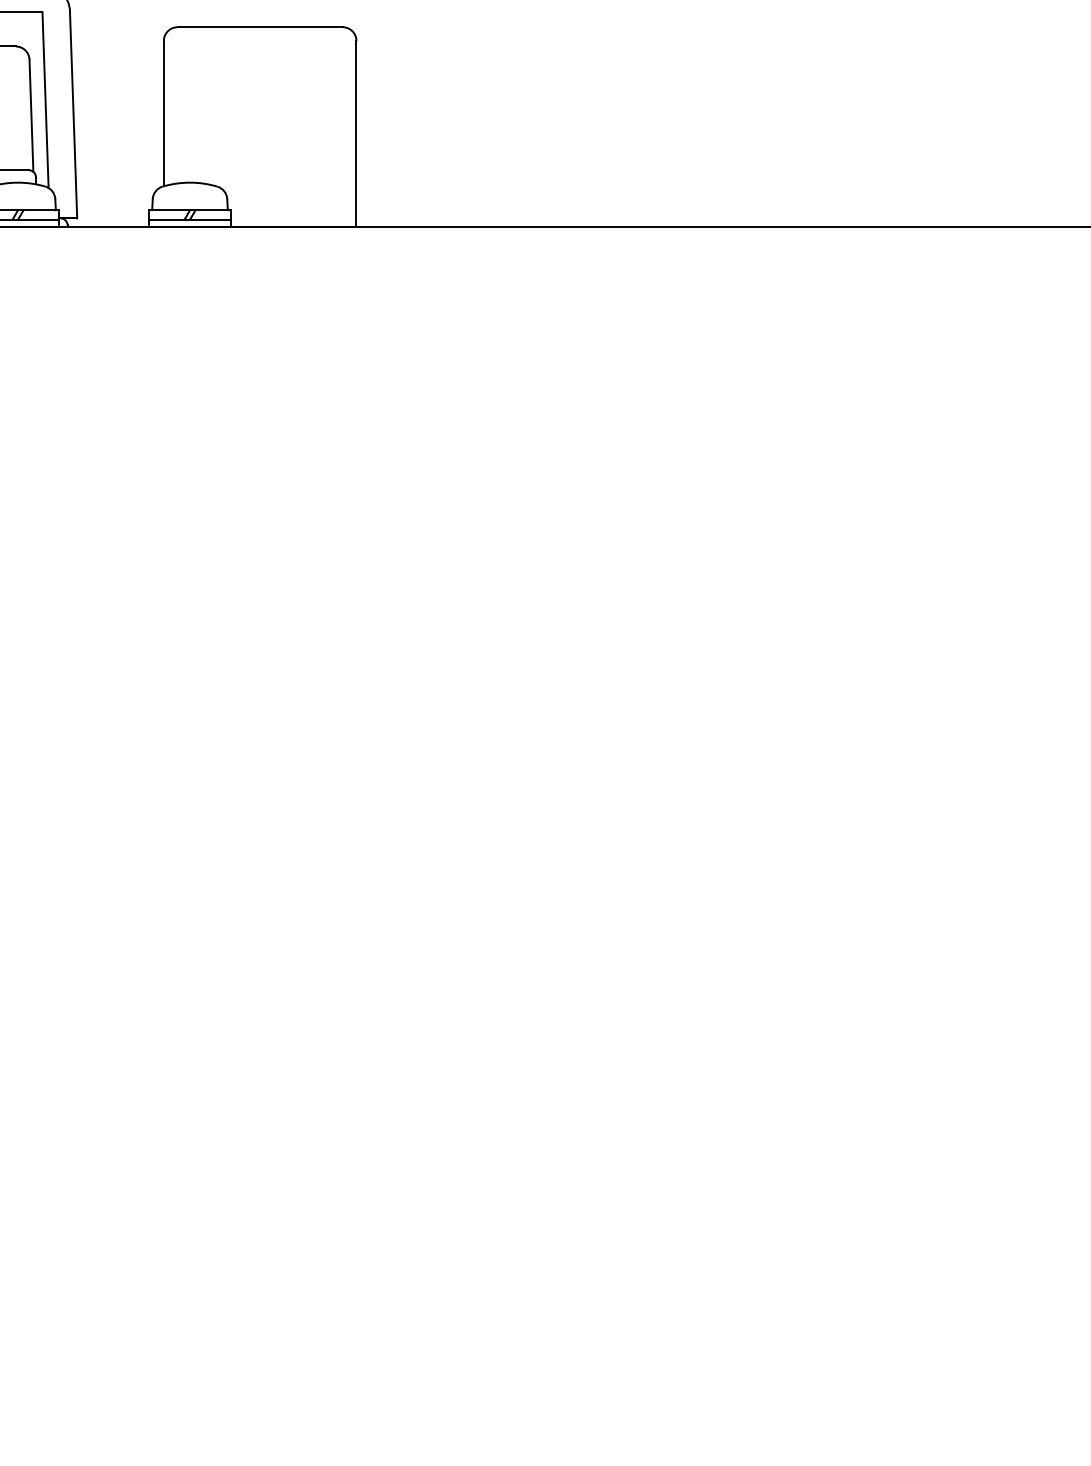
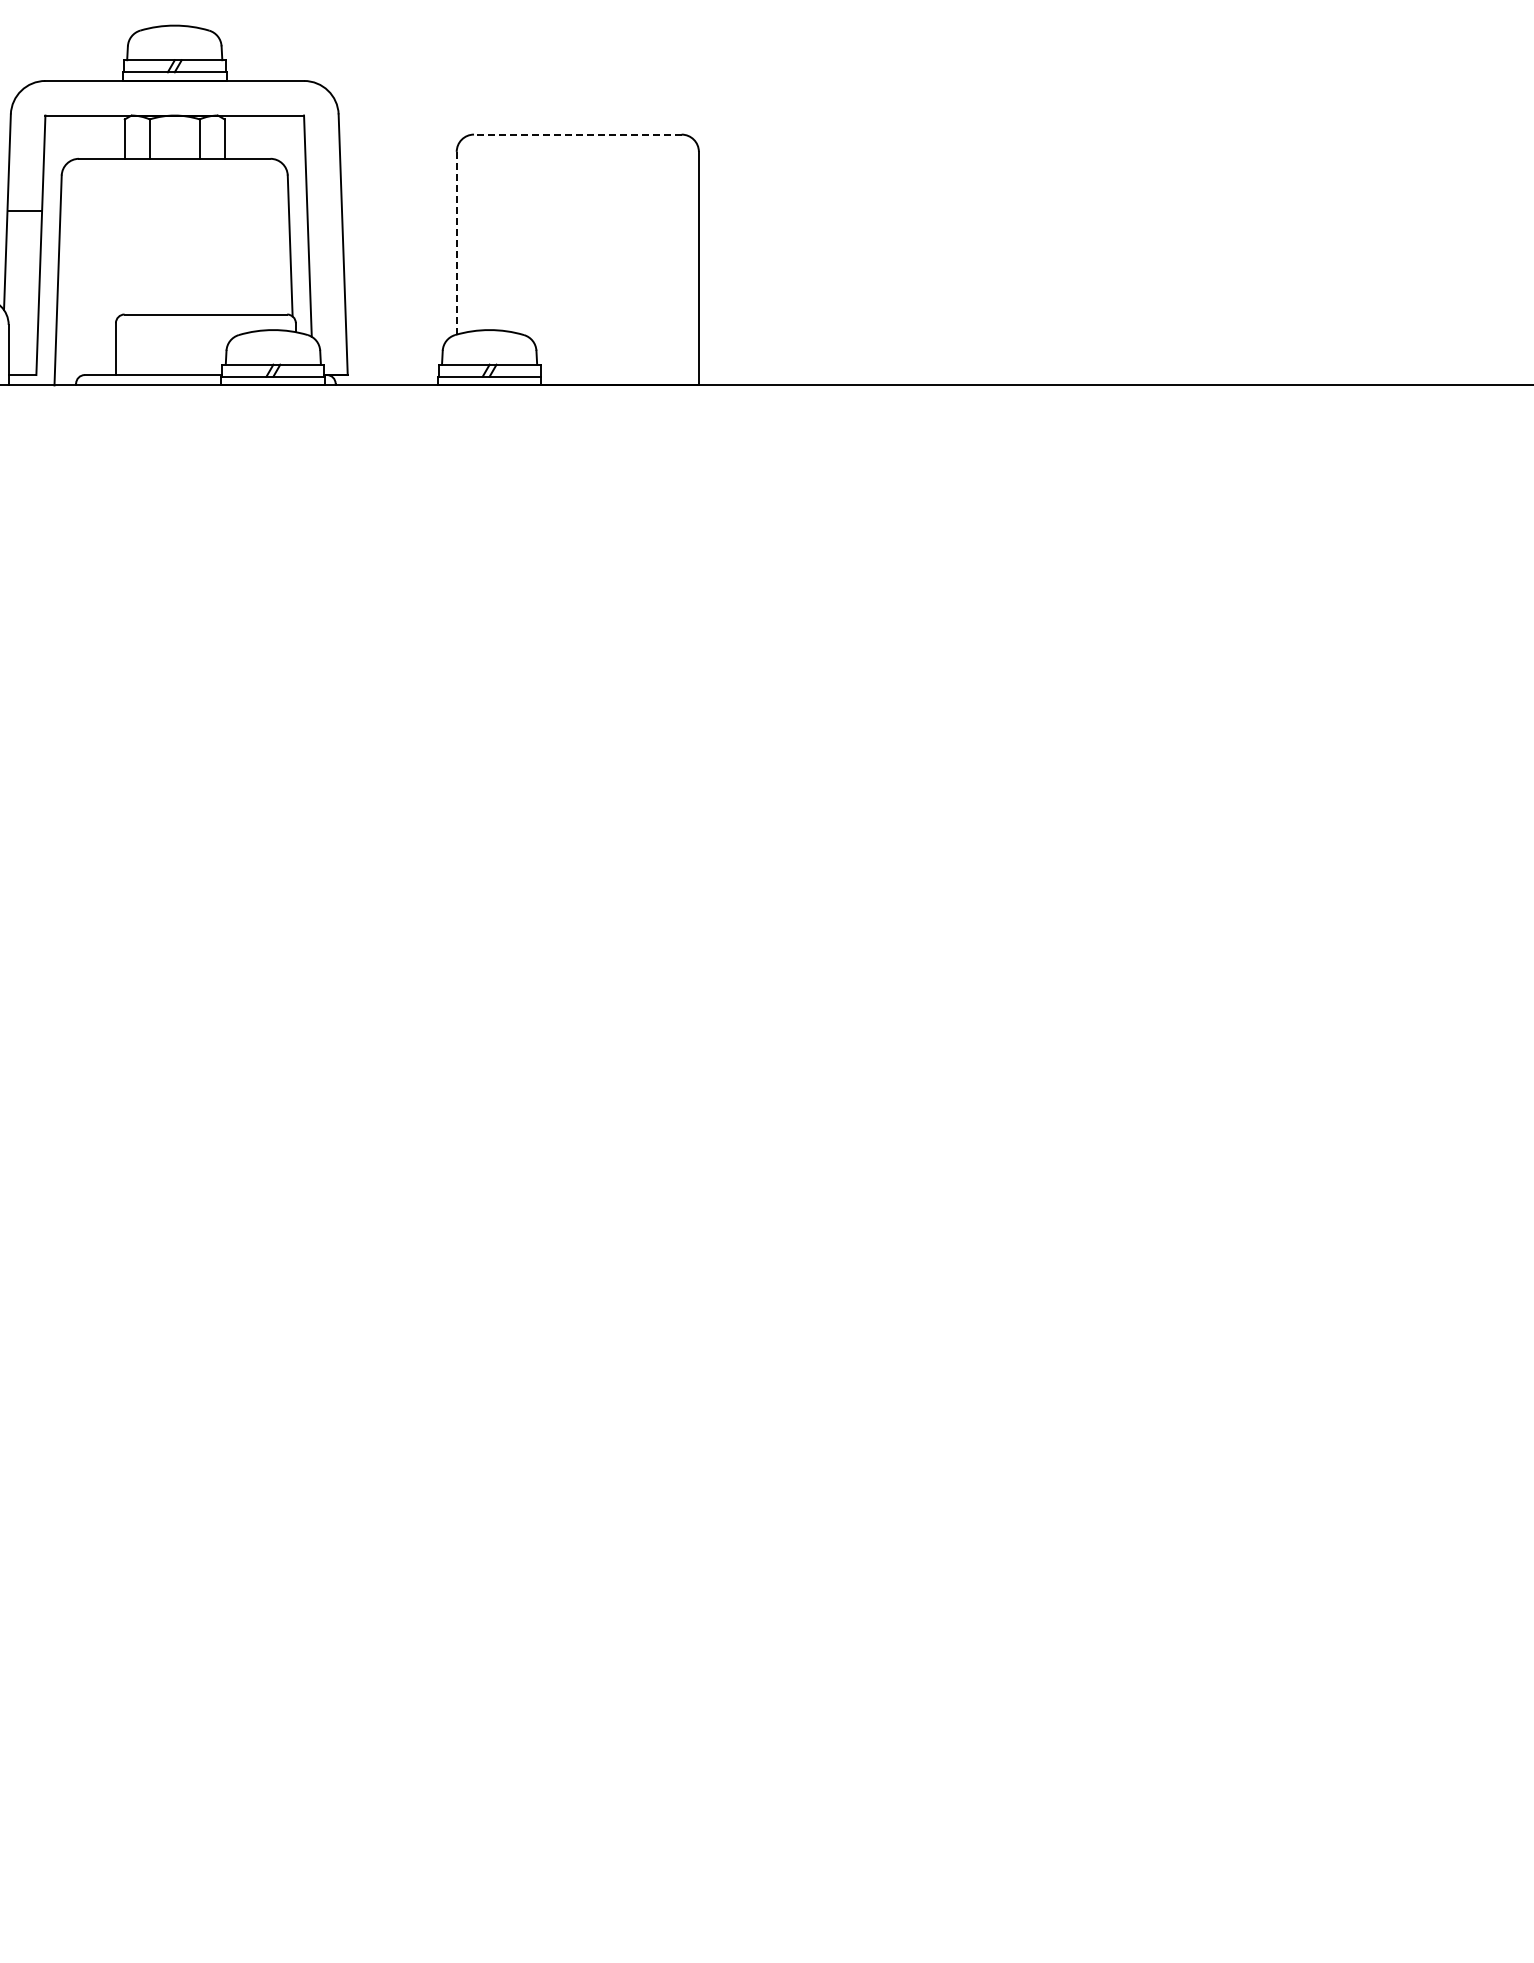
line: (259, 27) -> (577, 134), solid -> dashed
line: (163, 113) -> (456, 242), solid -> dashed

